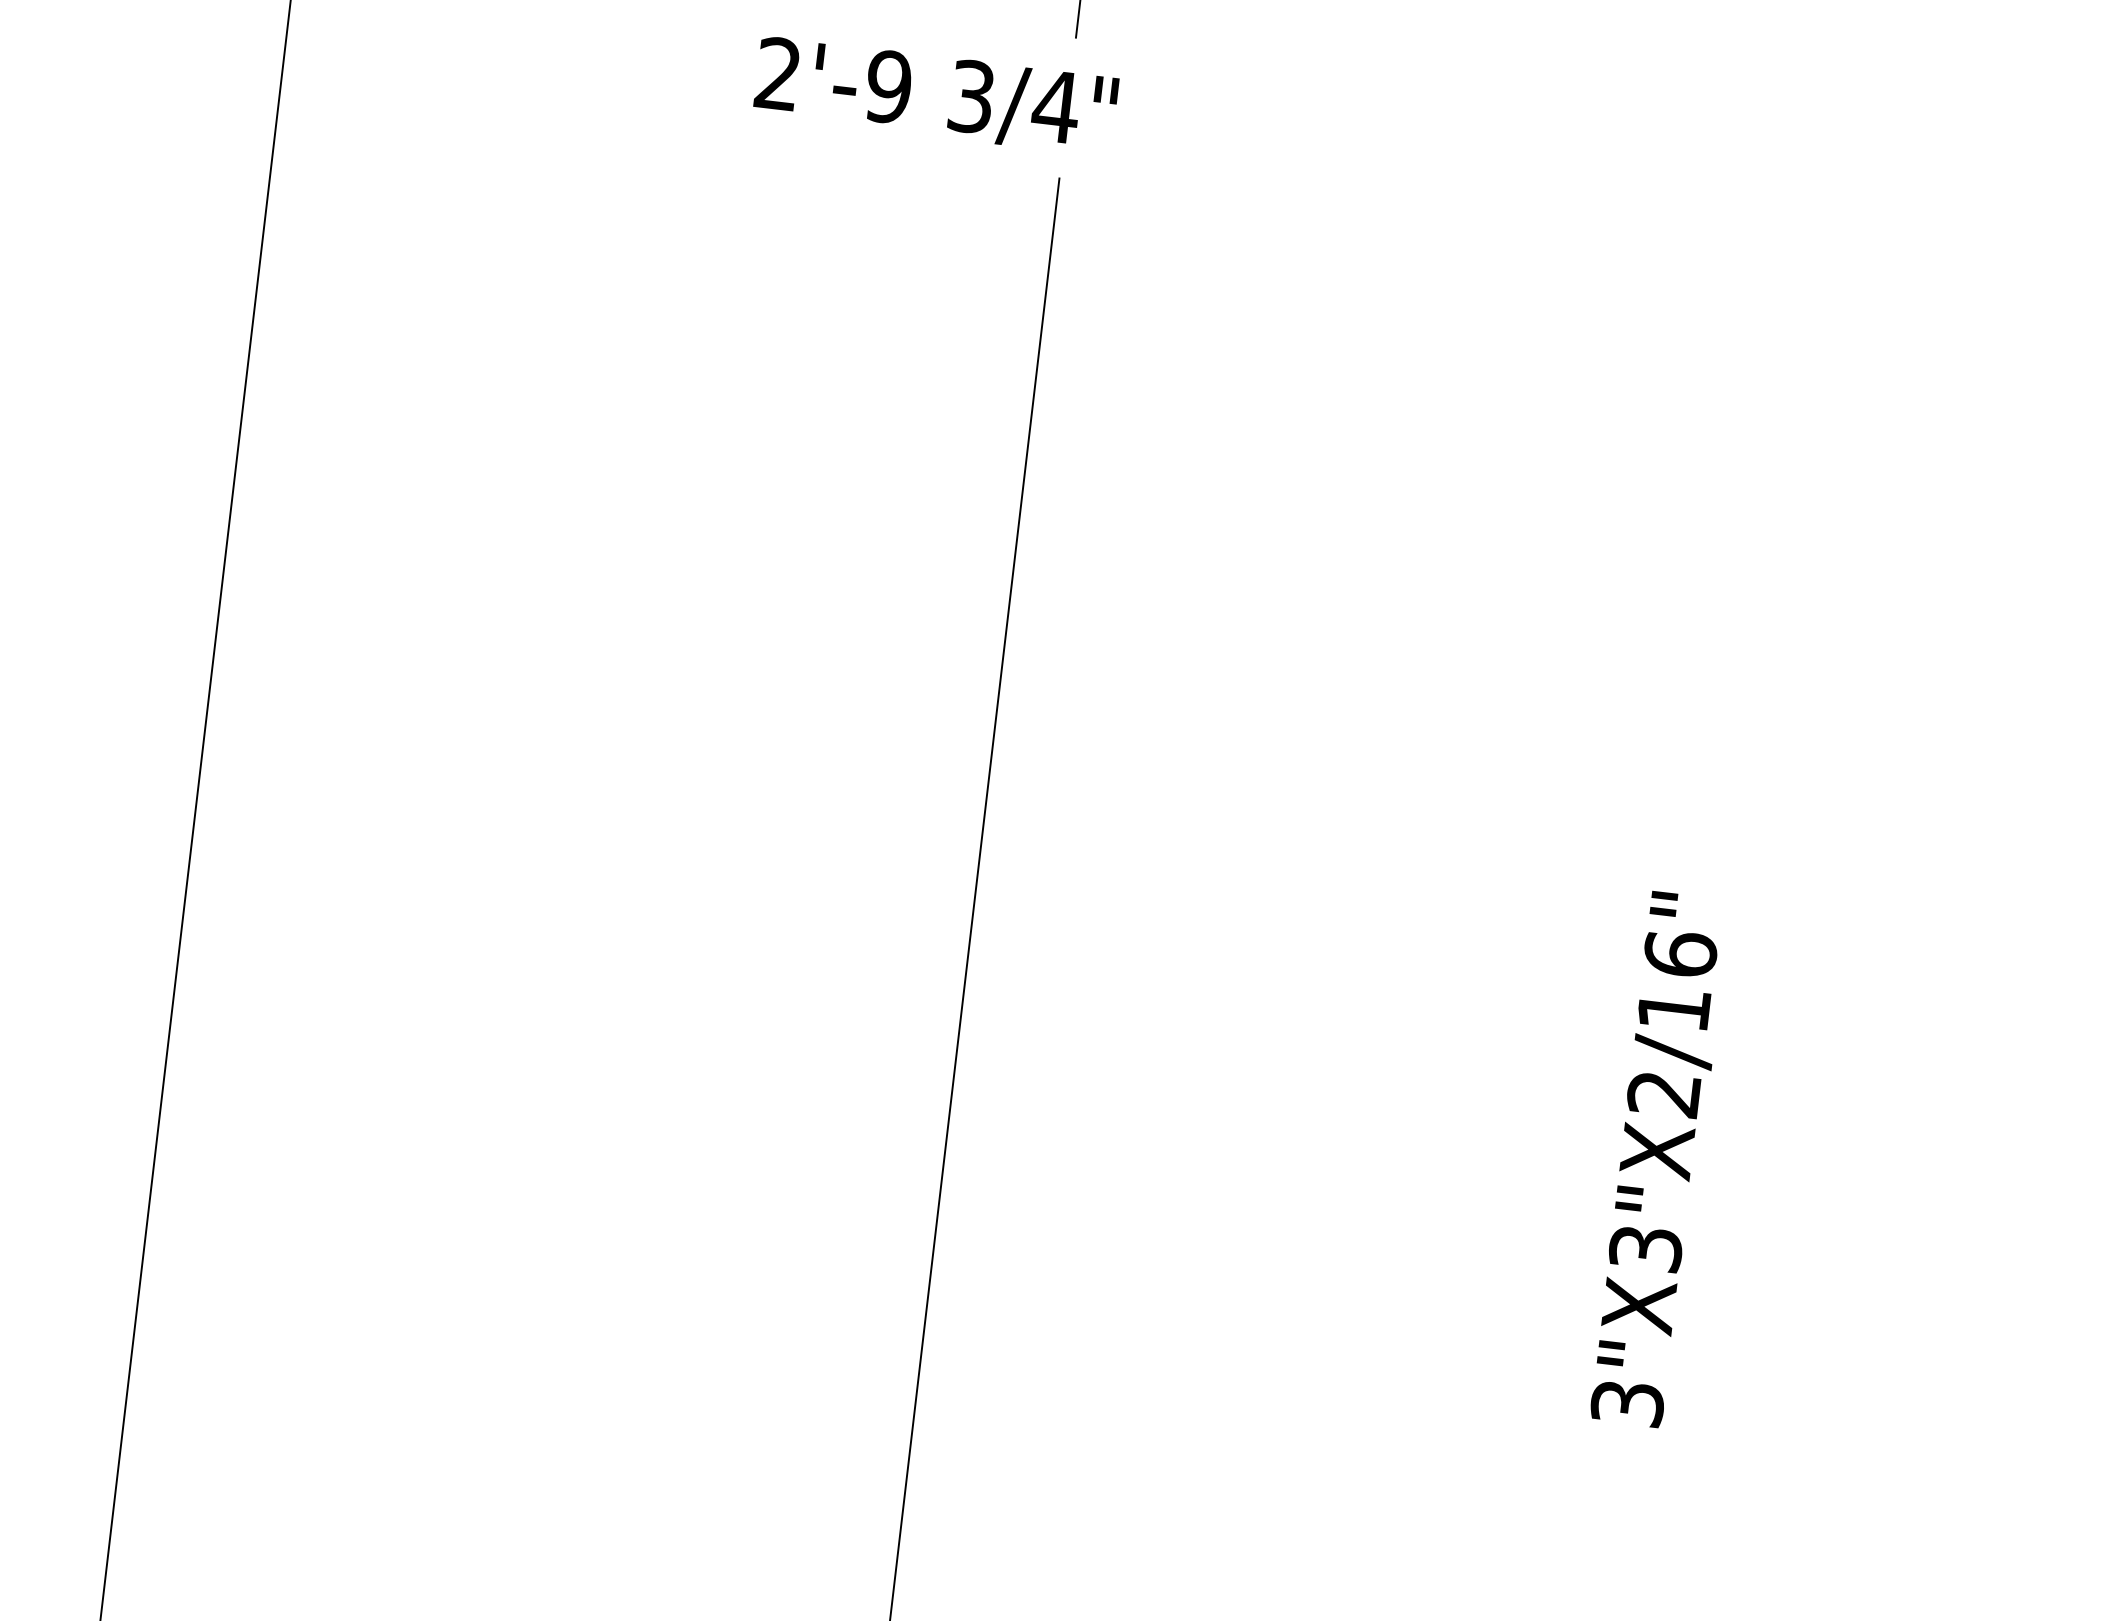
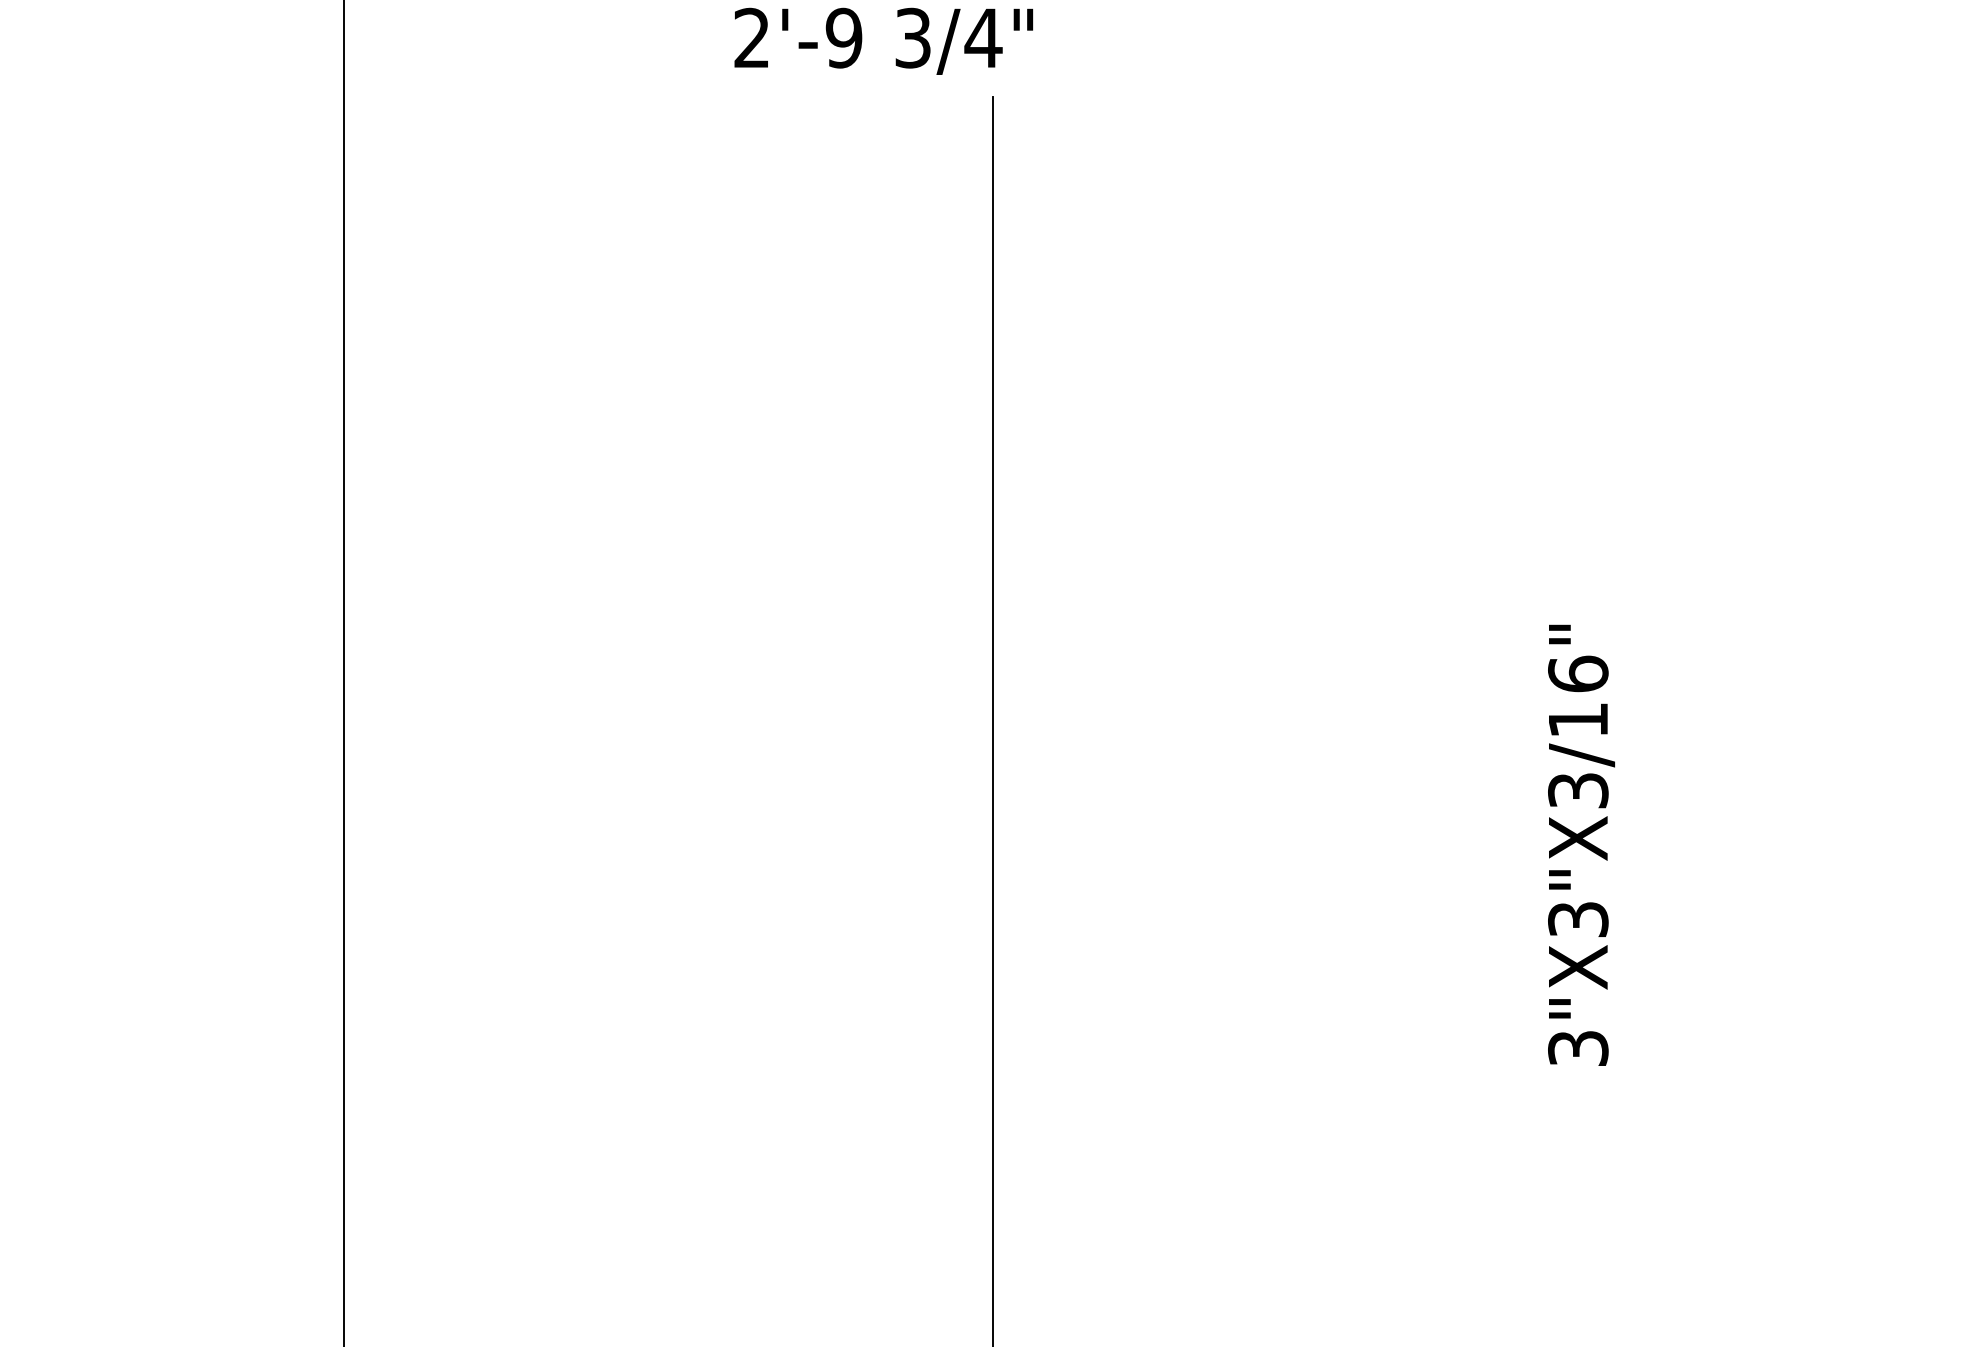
text: (1664, 1093) -> (1578, 790), 3"X3"X2/16" -> 3"X3"X3/16"

